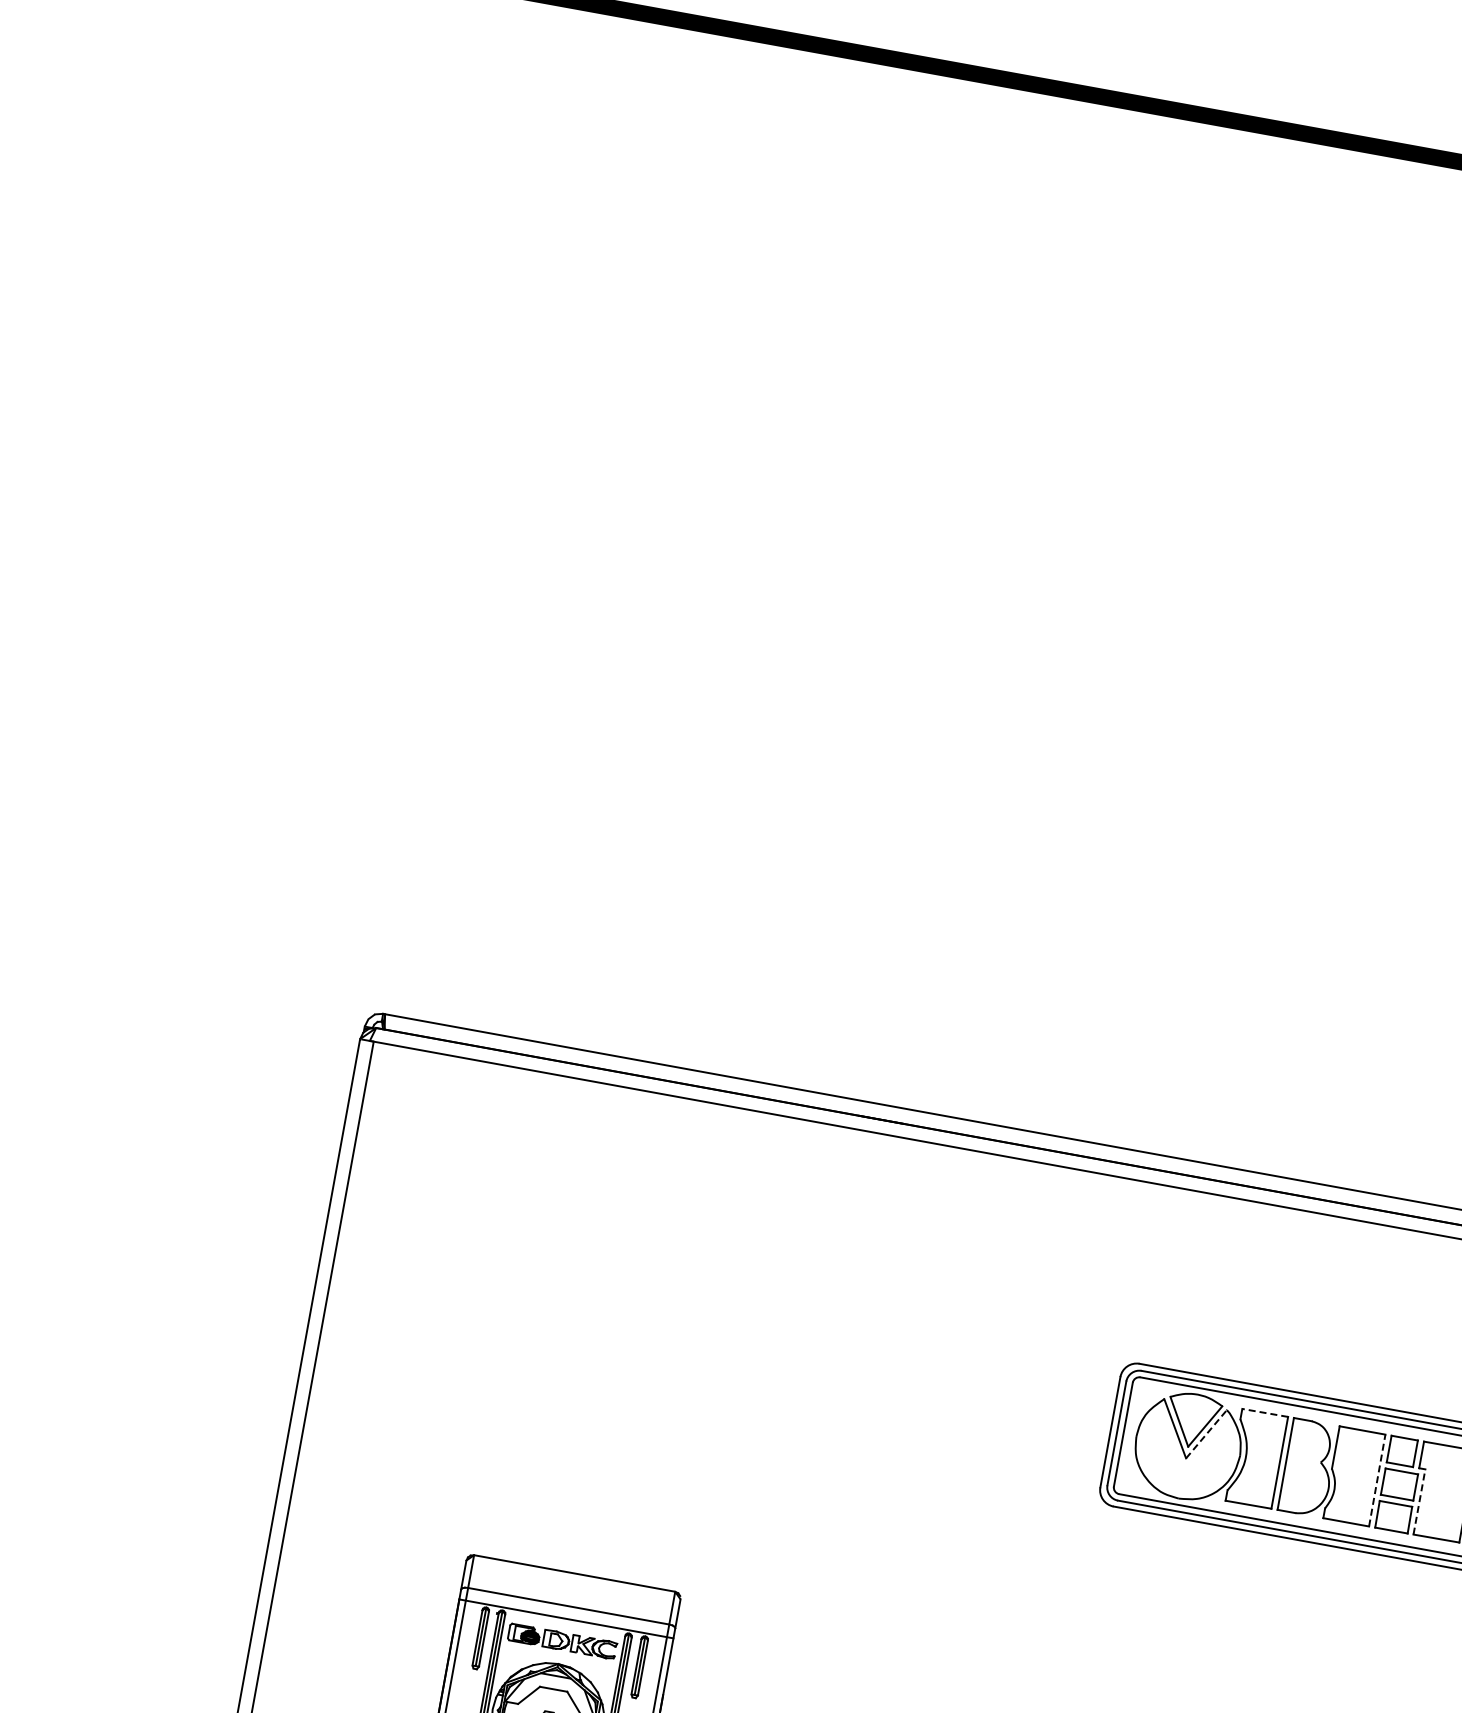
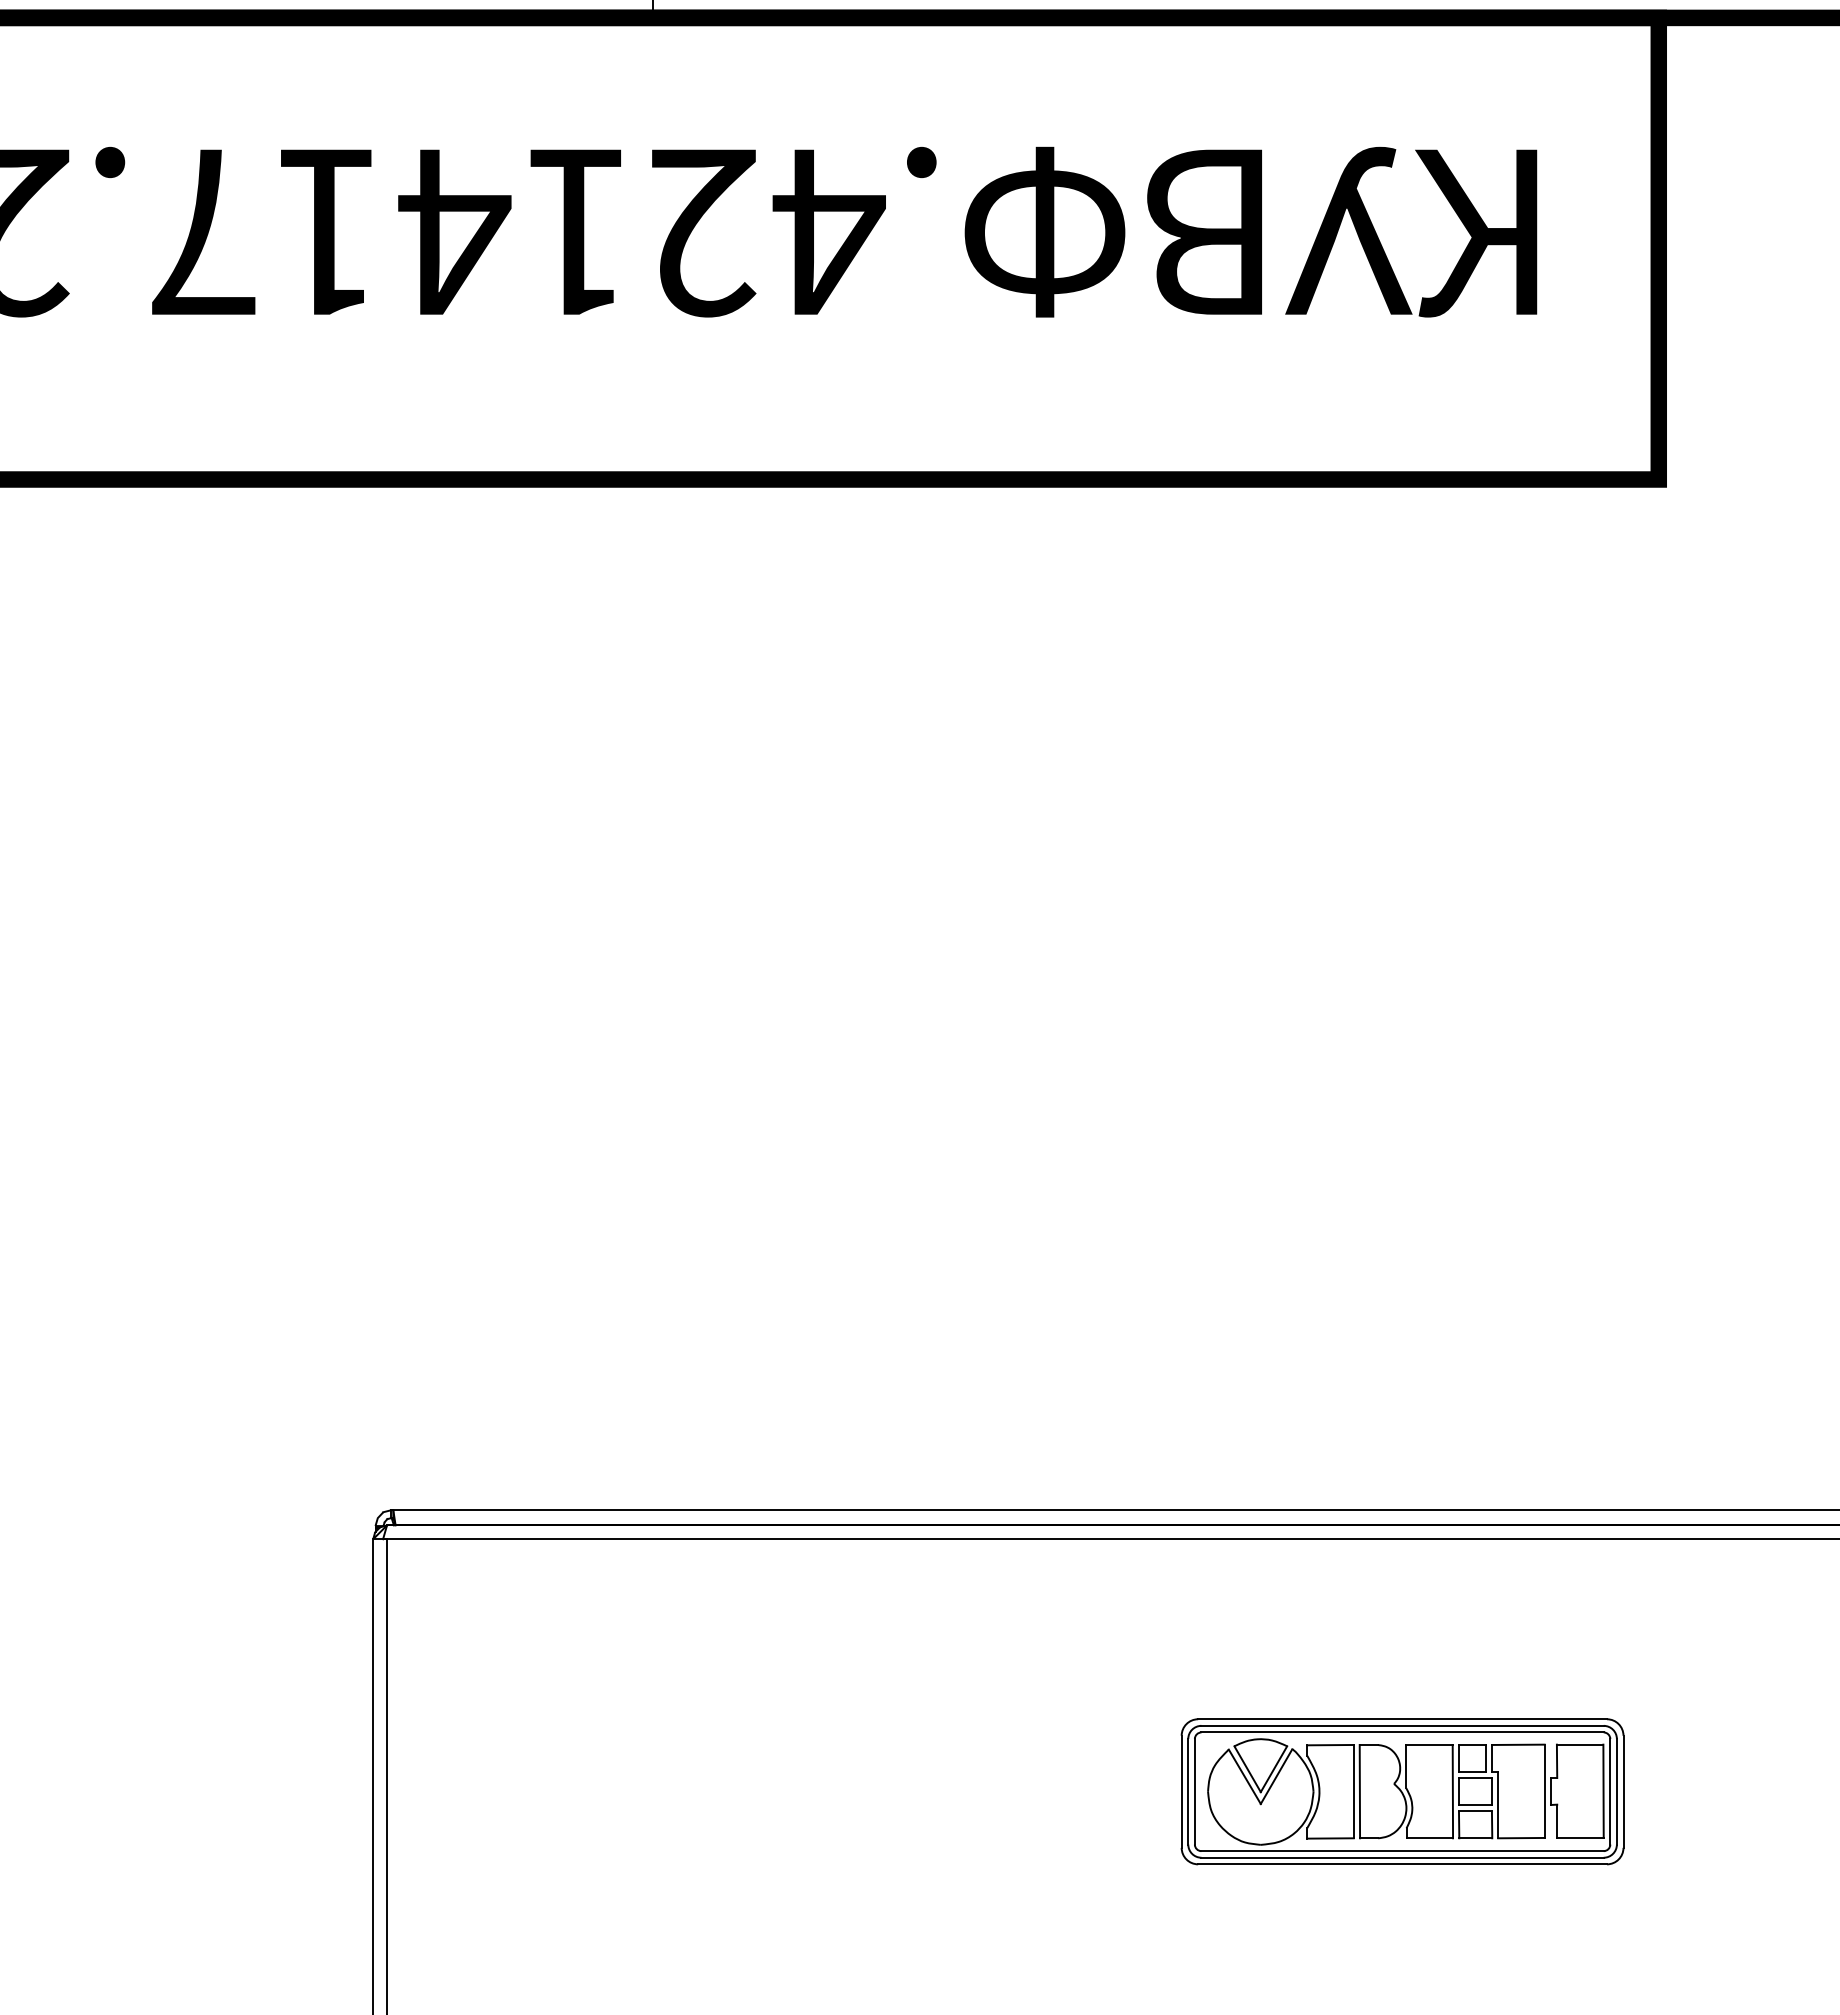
line: (1265, 1413) -> (1330, 1745), dashed -> solid
line: (1206, 1434) -> (1276, 1776), dashed -> solid
line: (1376, 1480) -> (1452, 1791), dashed -> solid
line: (1419, 1501) -> (1498, 1804), dashed -> solid

